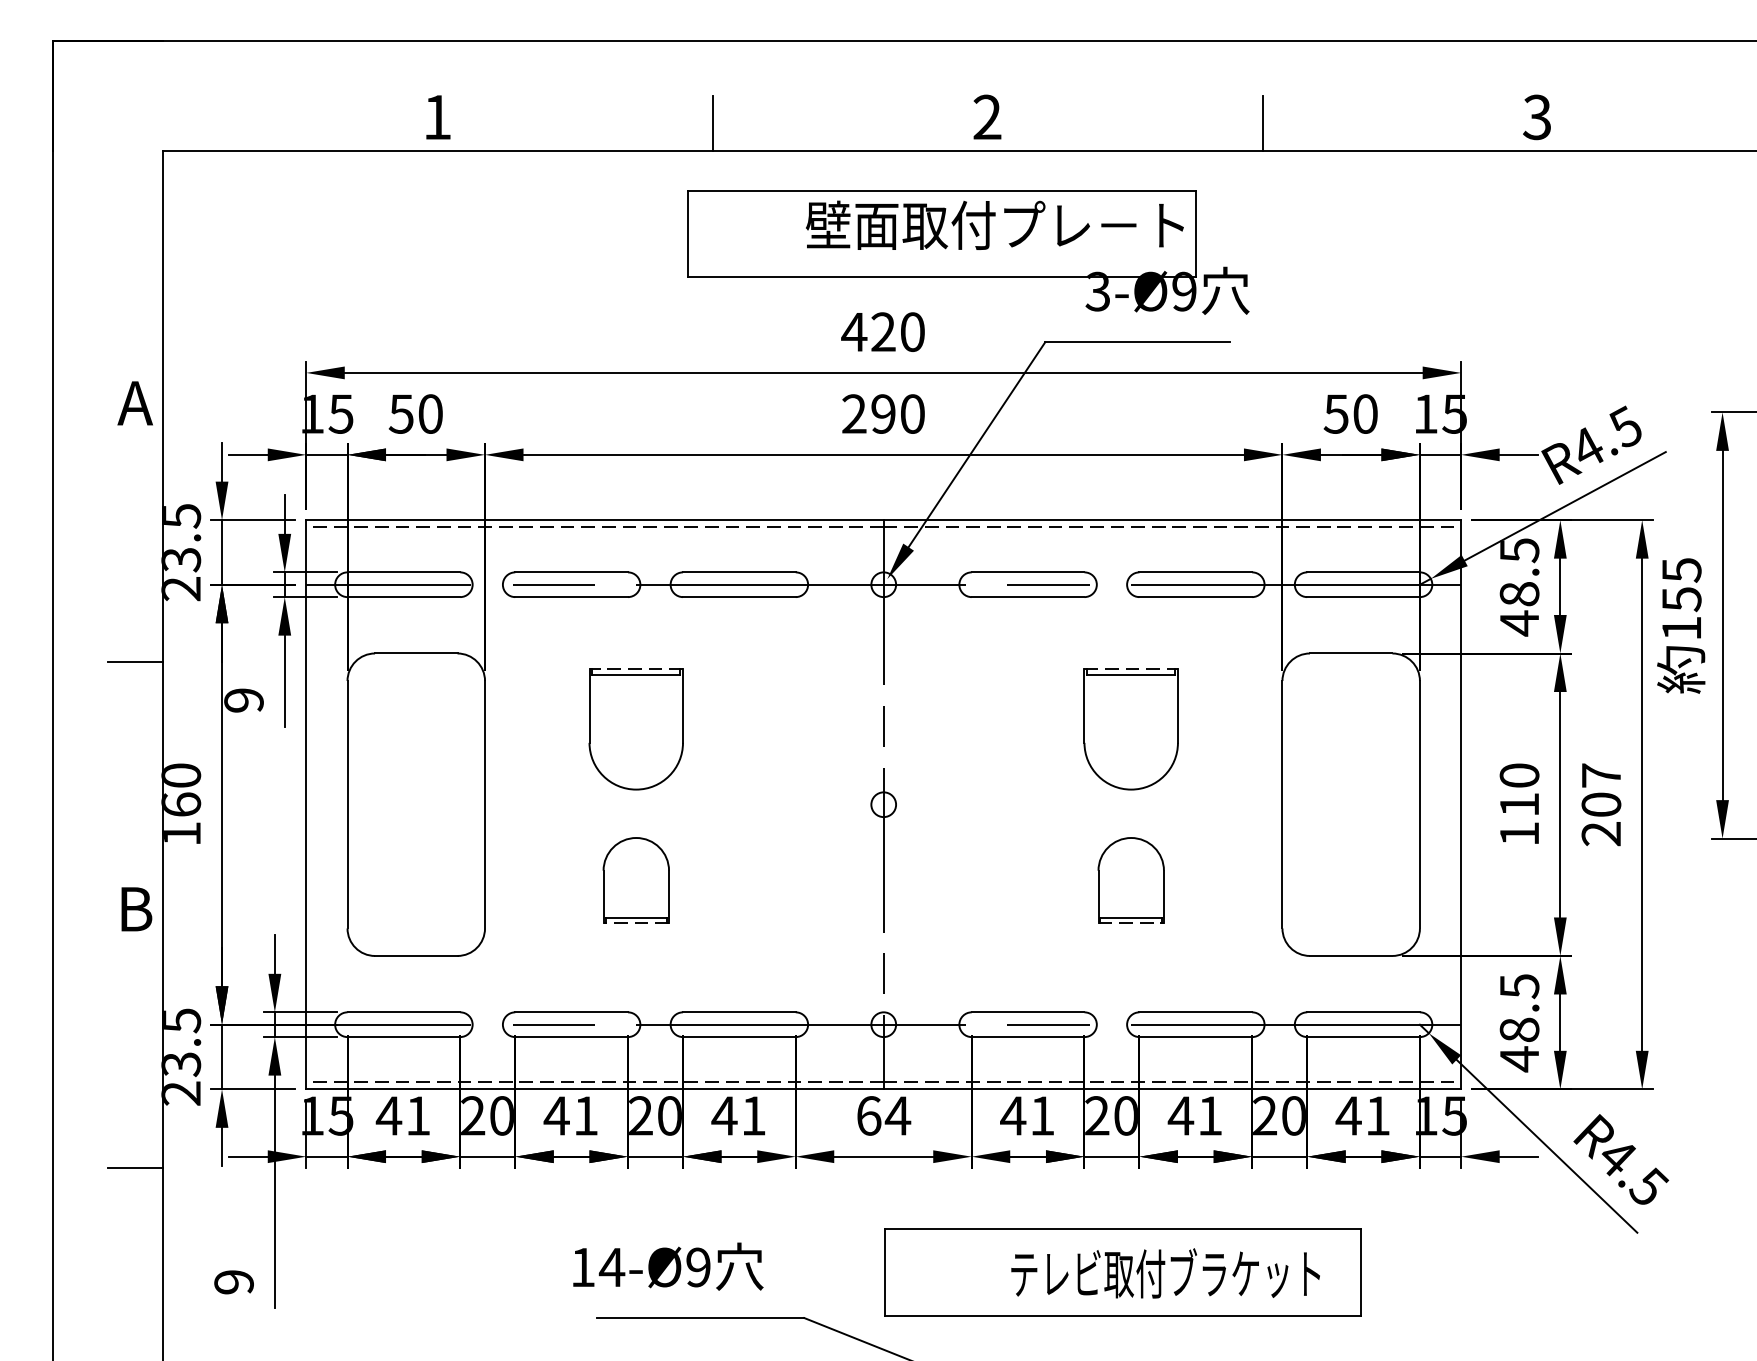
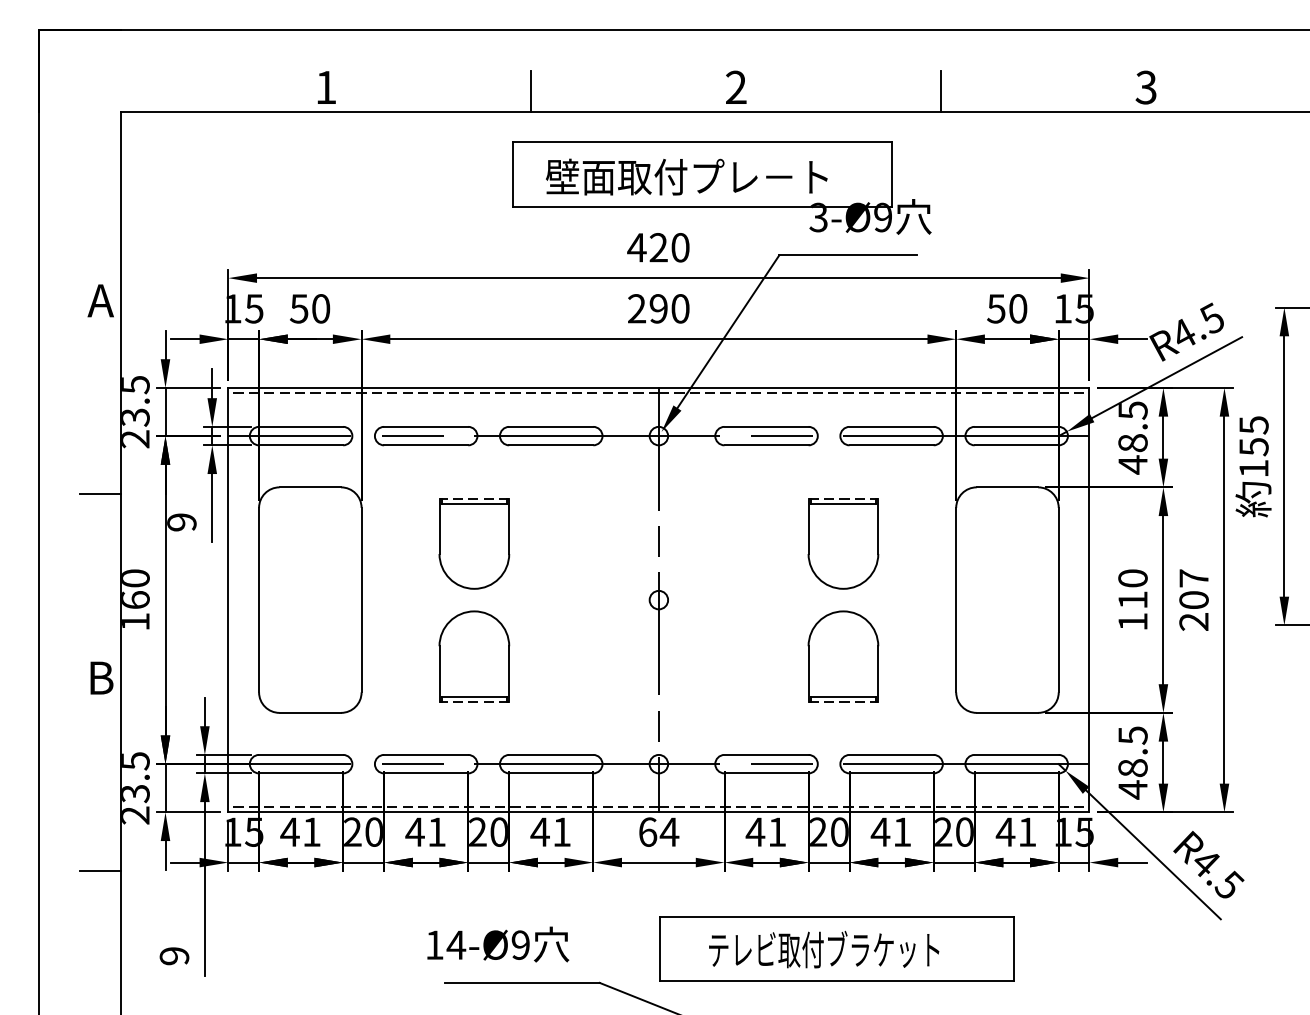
text: (994, 224) -> (686, 176), moved
part: (636, 880) -> (474, 656), size x1.43
part: (1131, 880) -> (843, 656), size x1.43
text: (1166, 1273) -> (824, 949), moved

